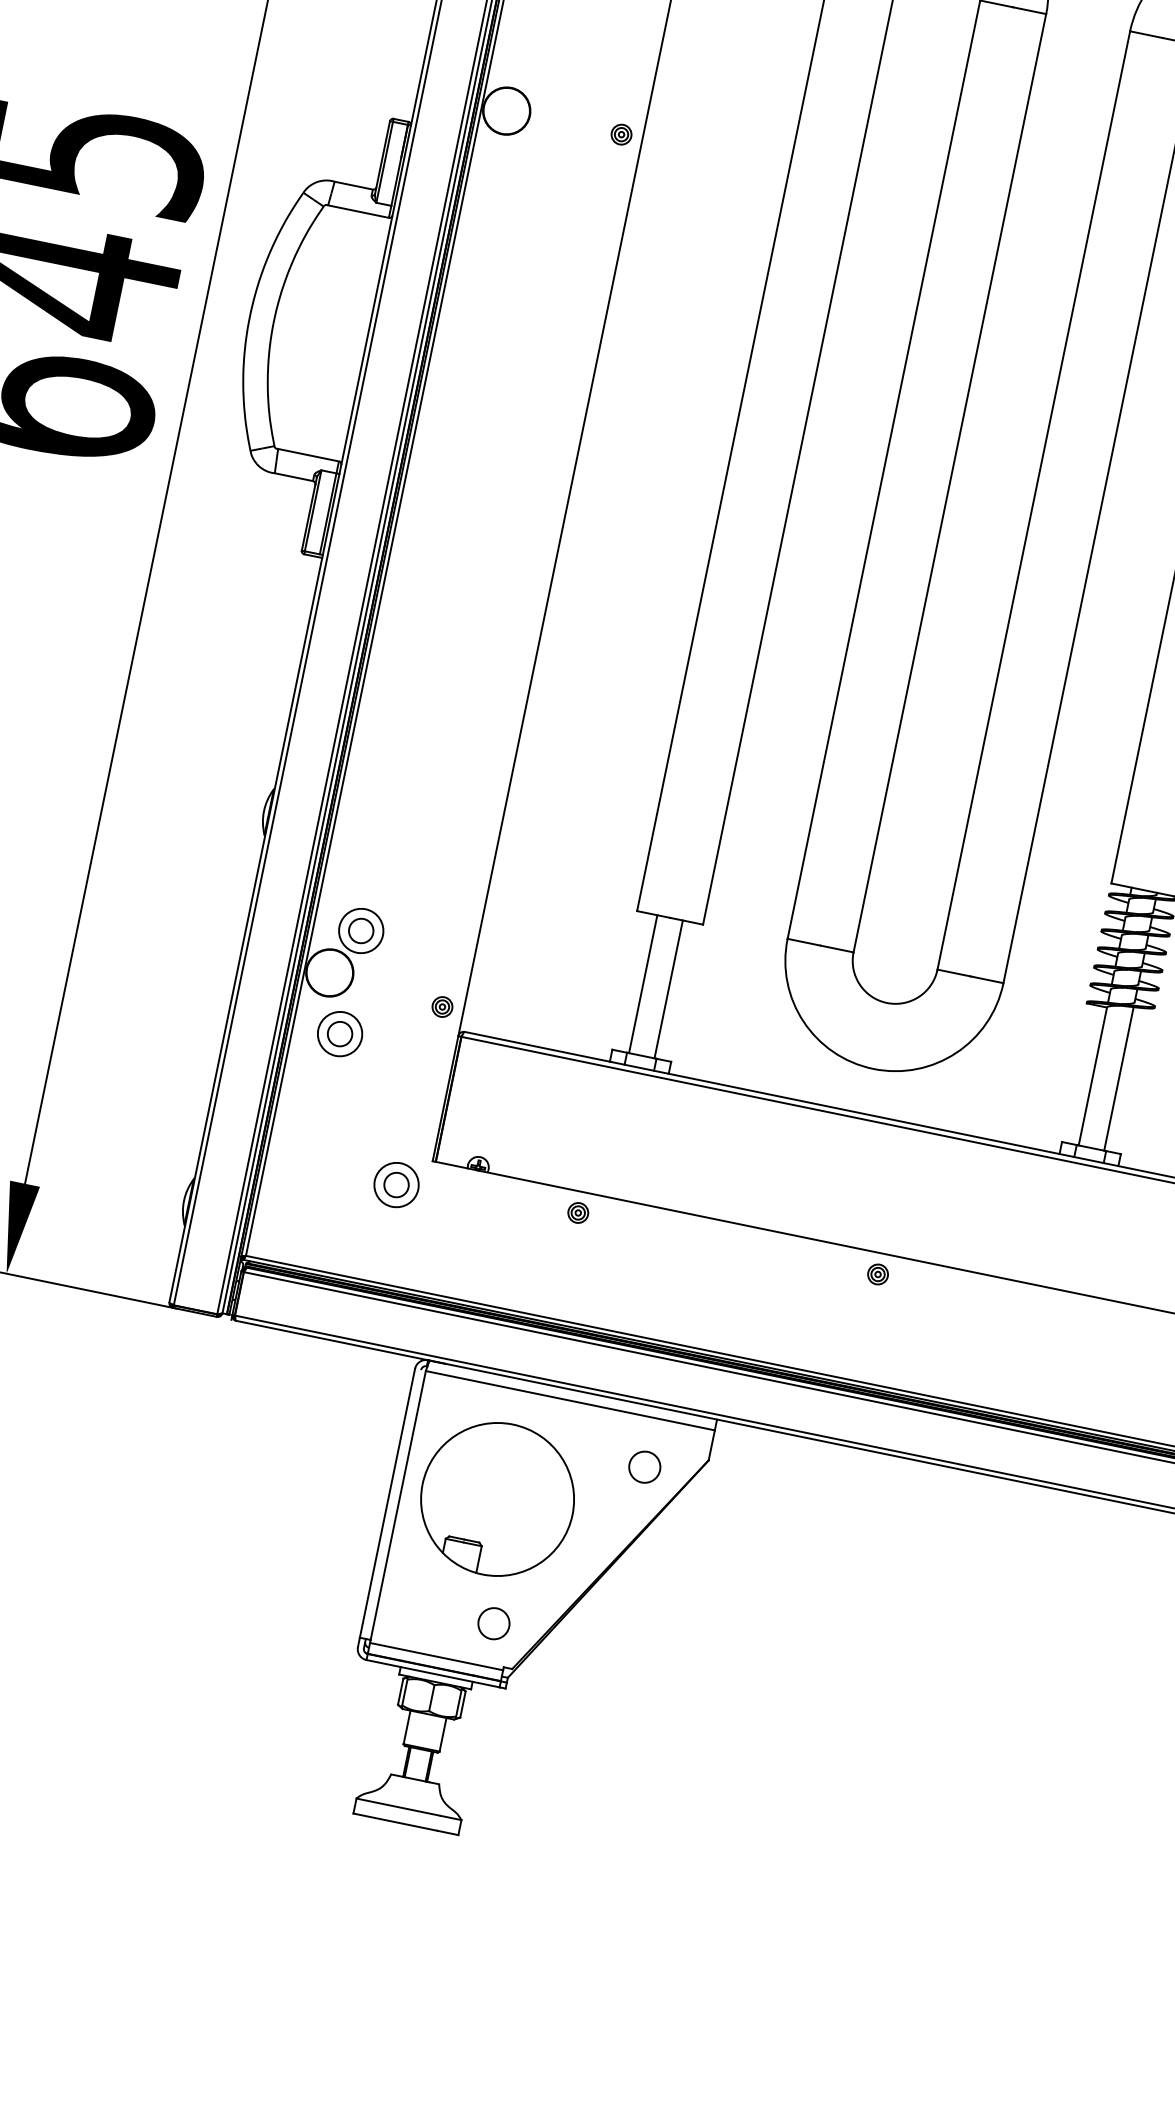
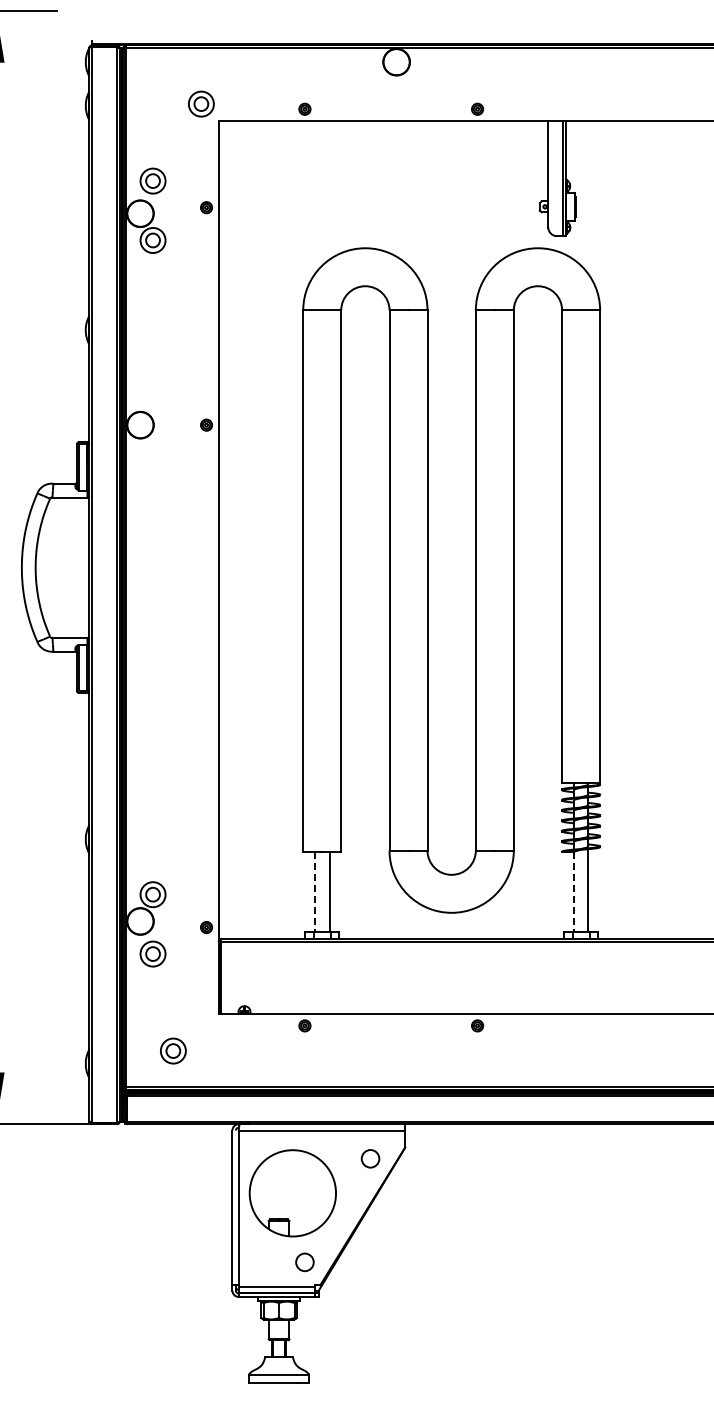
line: (642, 984) -> (314, 892), solid -> dashed
line: (1092, 1077) -> (573, 892), solid -> dashed
part: (396, 1184) -> (173, 1050), moved

